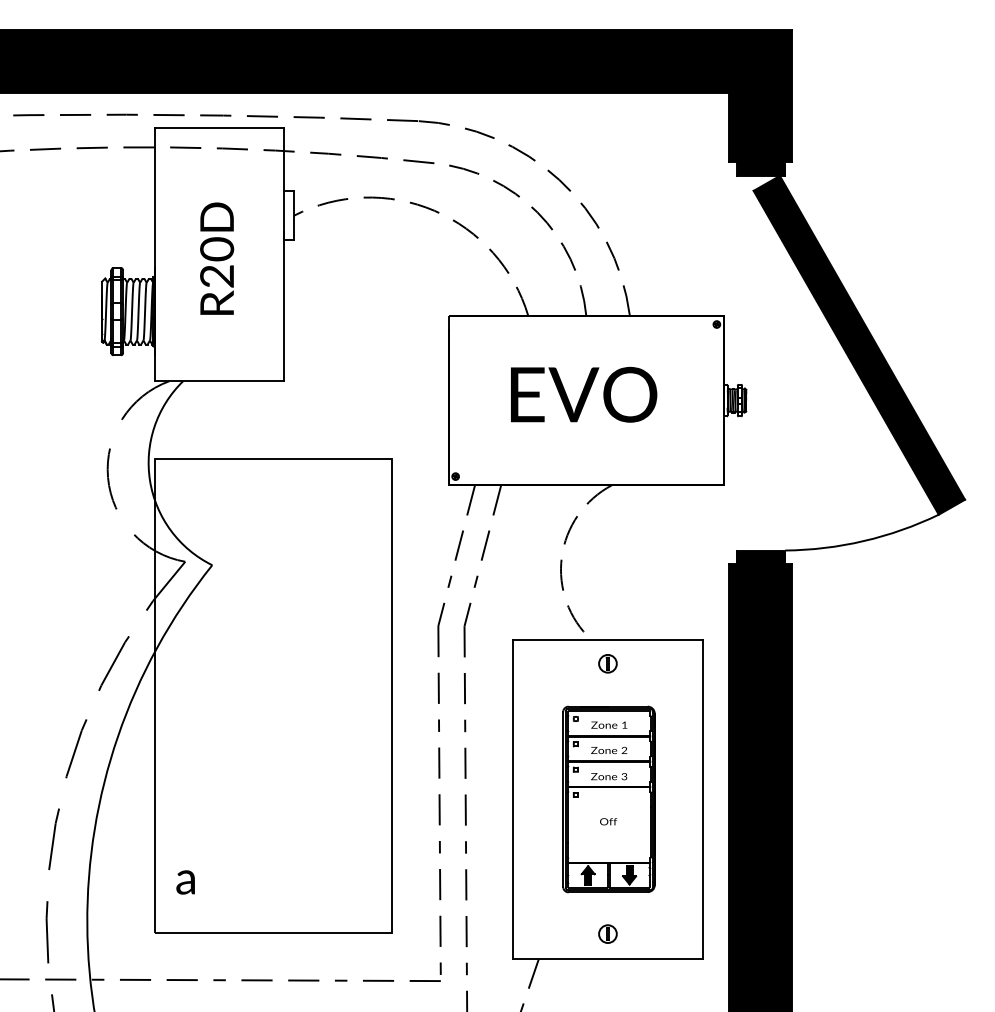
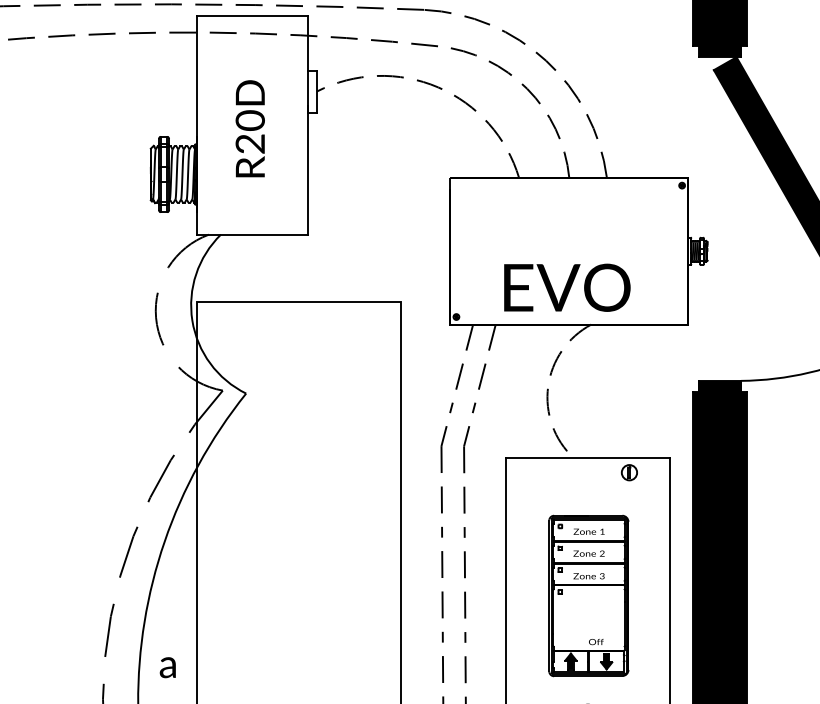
text: (584, 394) -> (567, 287), moved
part: (607, 663) -> (629, 472), moved
text: (608, 821) -> (596, 641), moved
text: (185, 882) -> (167, 667), moved

